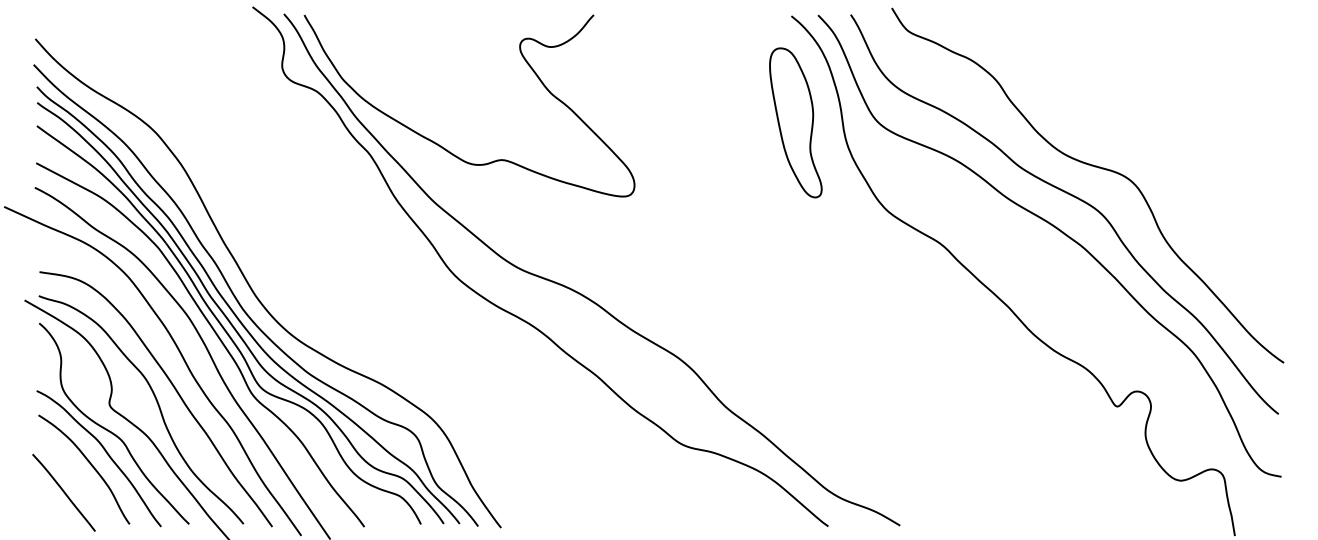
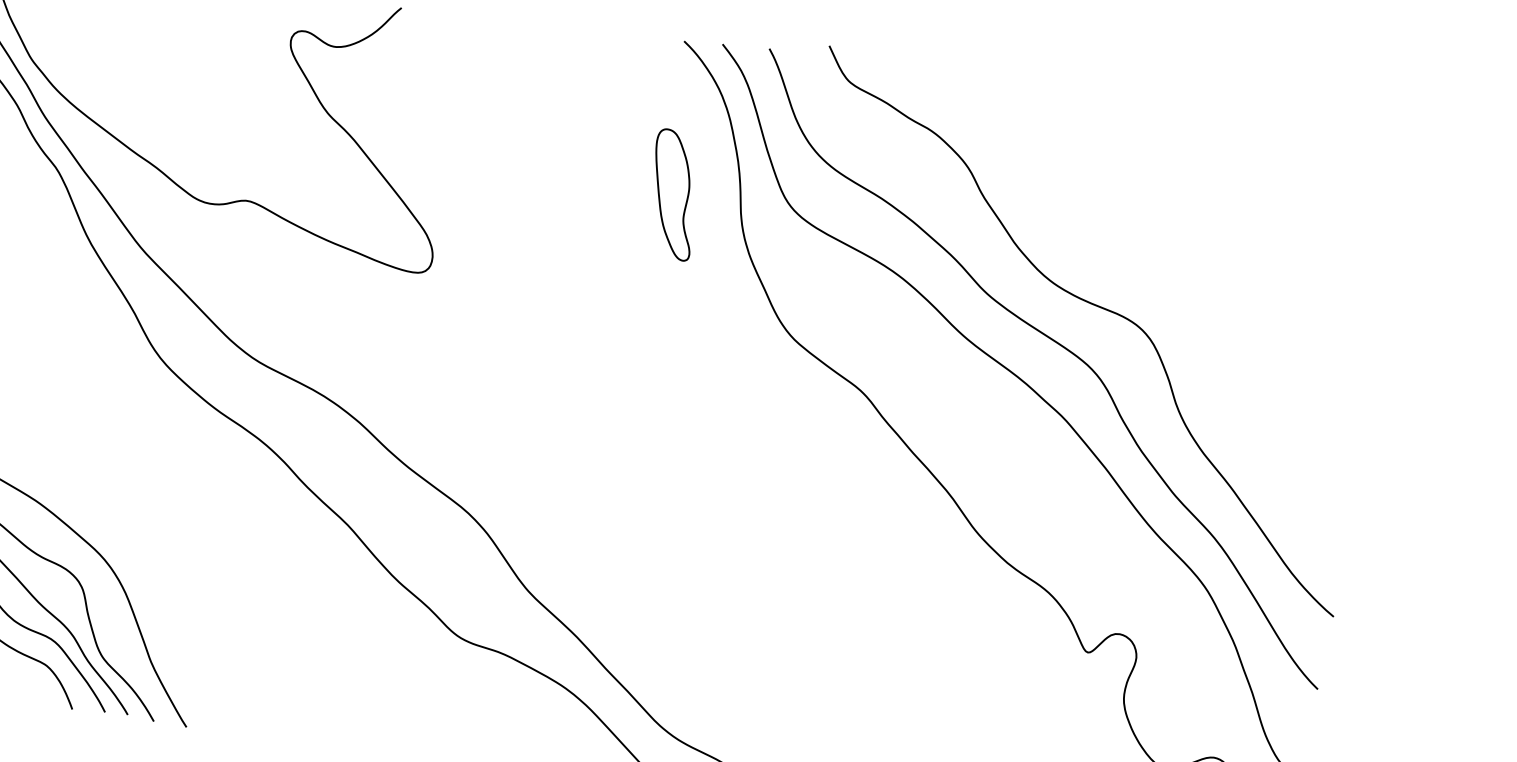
part: (795, 122) -> (672, 194), size x0.6

